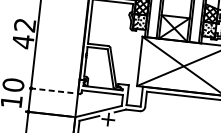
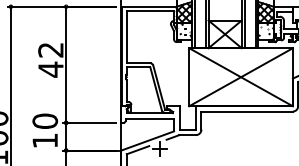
line: (50, 90) -> (89, 122), dashed -> solid

